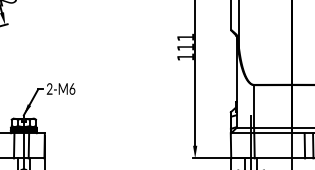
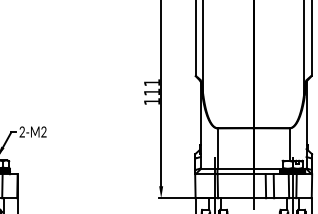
text: (71, 88) -> (43, 131), 2-M6 -> 2-M2

